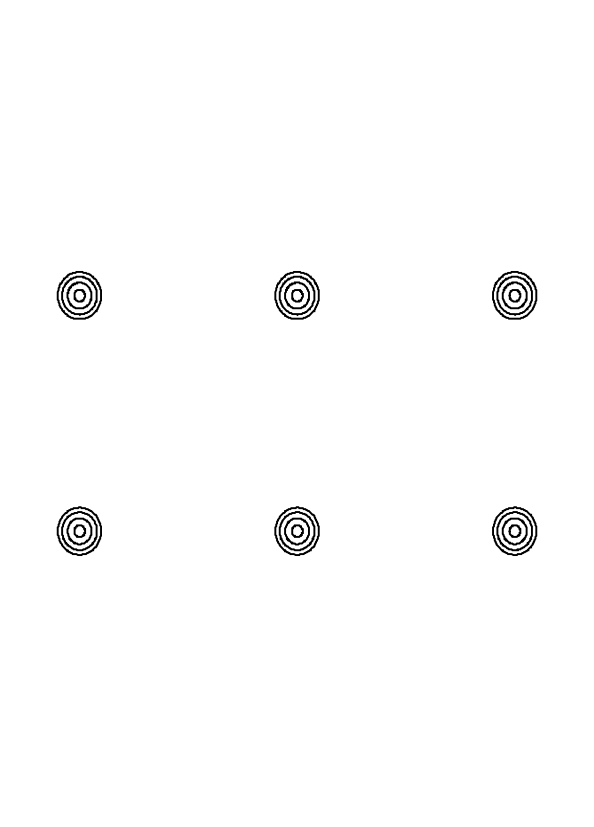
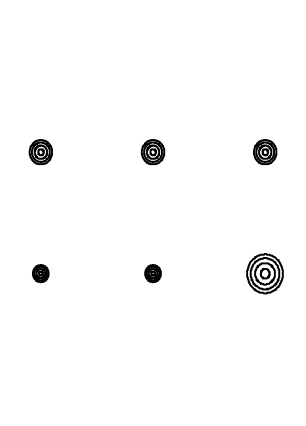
part: (78, 530) -> (40, 273), size x0.7
part: (296, 530) -> (152, 273), size x0.7
part: (515, 530) -> (265, 273), size x1.6

